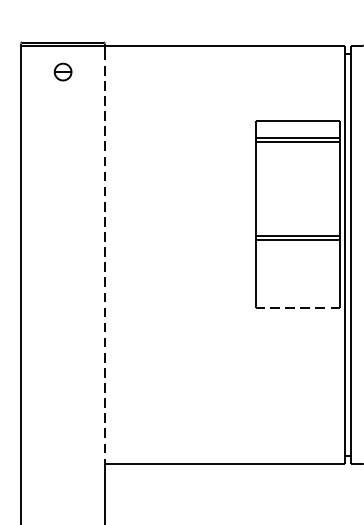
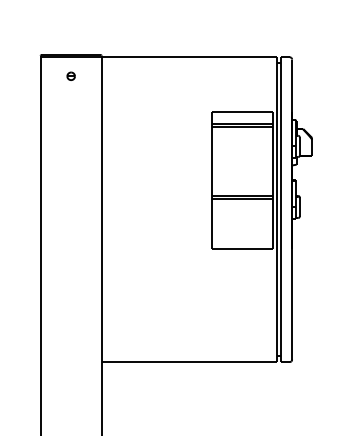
part: (62, 70) -> (70, 75), size x0.62
line: (104, 254) -> (101, 209), dashed -> solid
line: (298, 308) -> (242, 248), dashed -> solid

